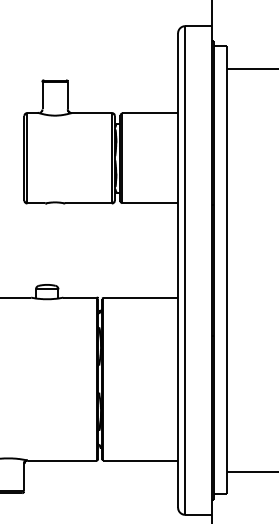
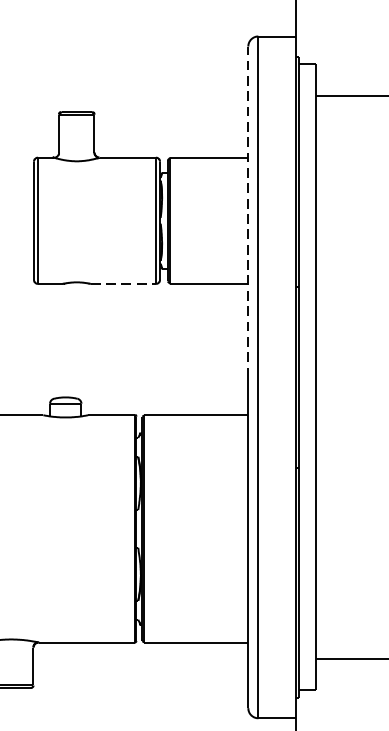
line: (178, 151) -> (248, 211), solid -> dashed
line: (88, 203) -> (123, 283), solid -> dashed

